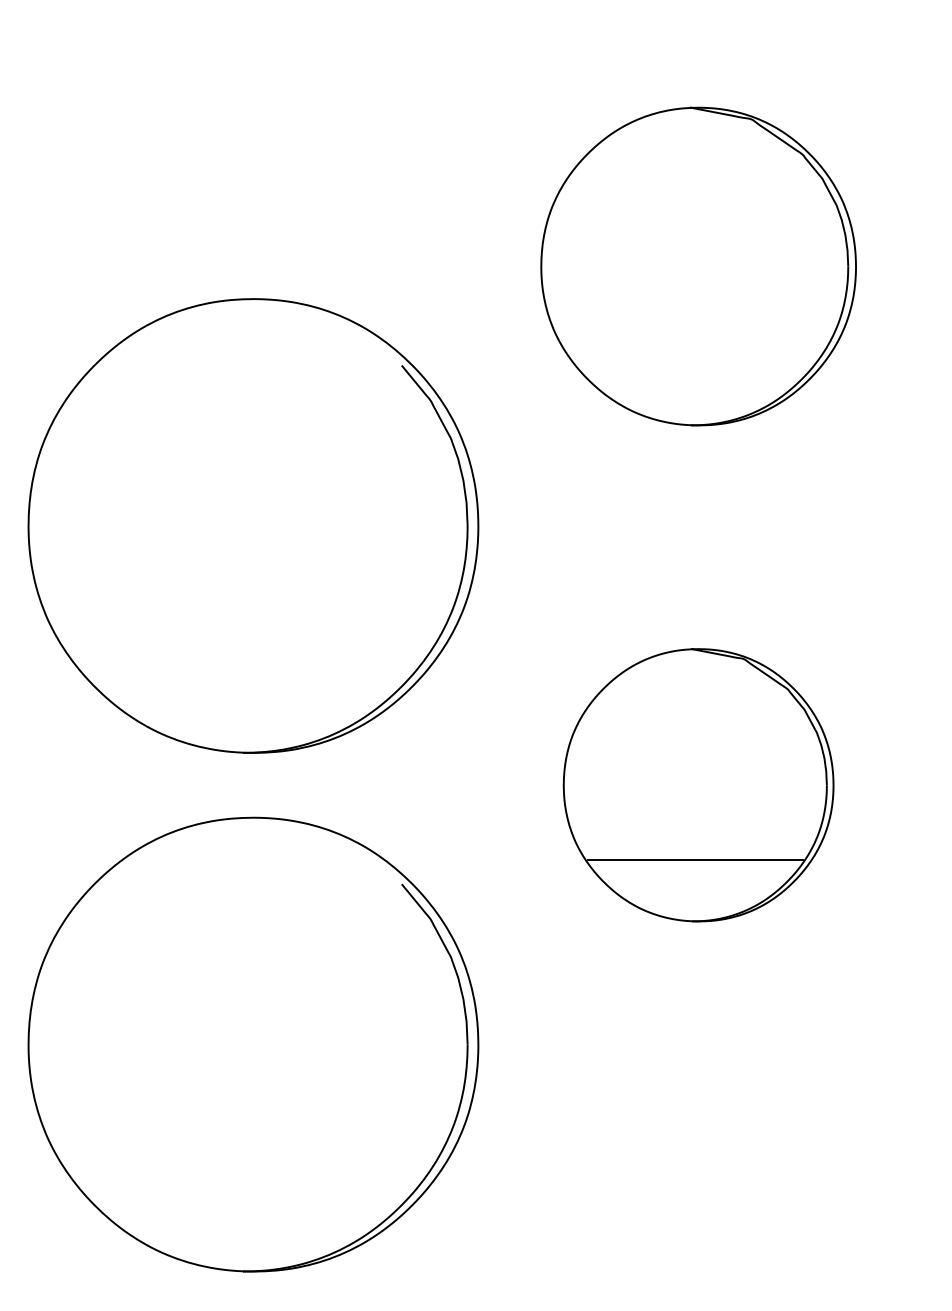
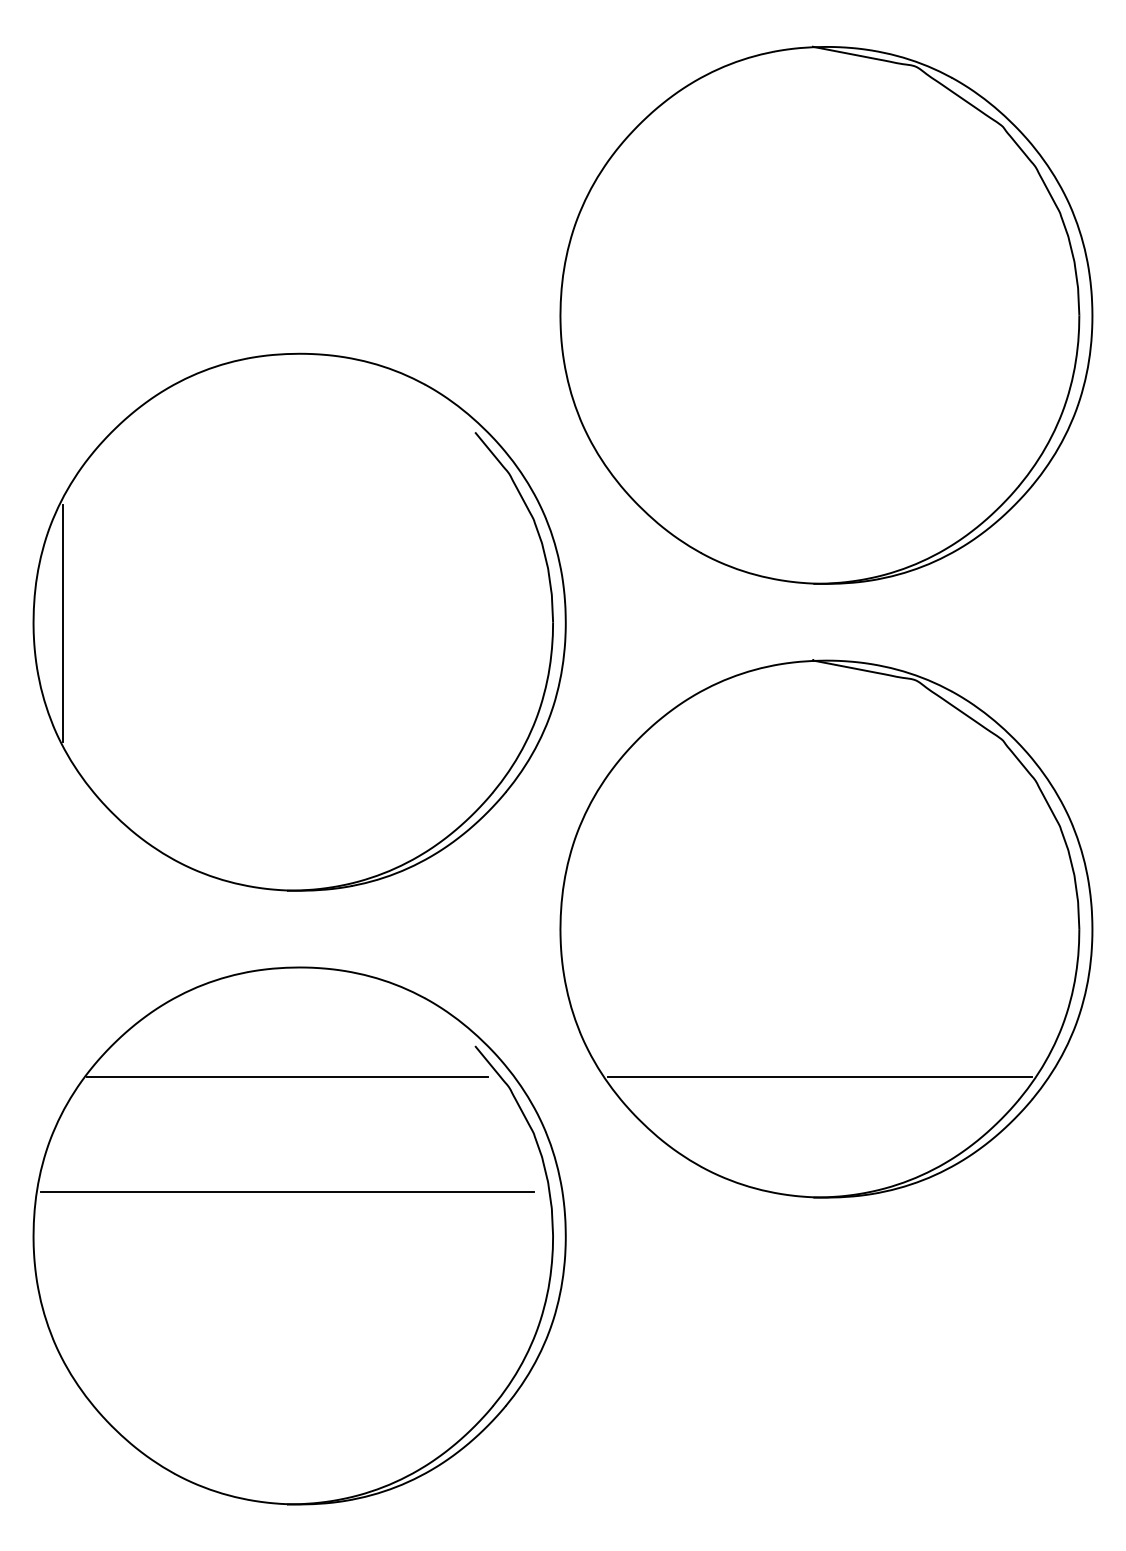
part: (698, 265) -> (826, 314), size x1.43
line: (53, 527) -> (63, 623), added
part: (698, 784) -> (826, 928), size x1.67
line: (243, 910) -> (287, 1077), added
line: (243, 1007) -> (287, 1192), added

